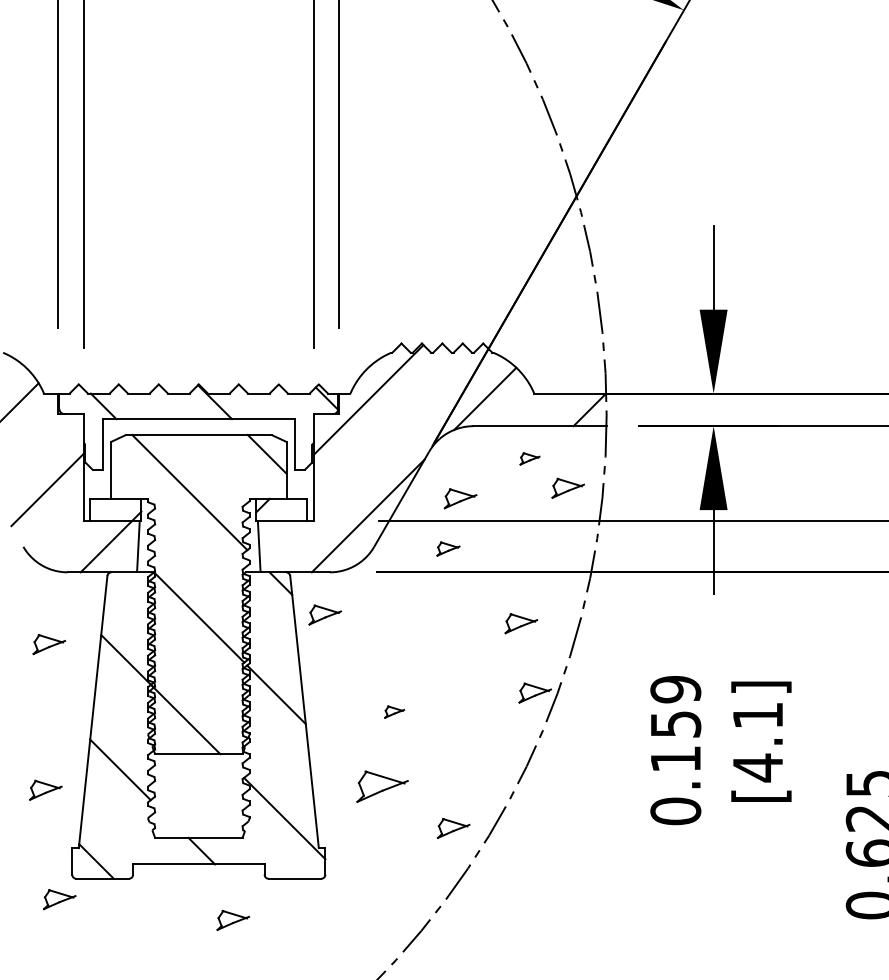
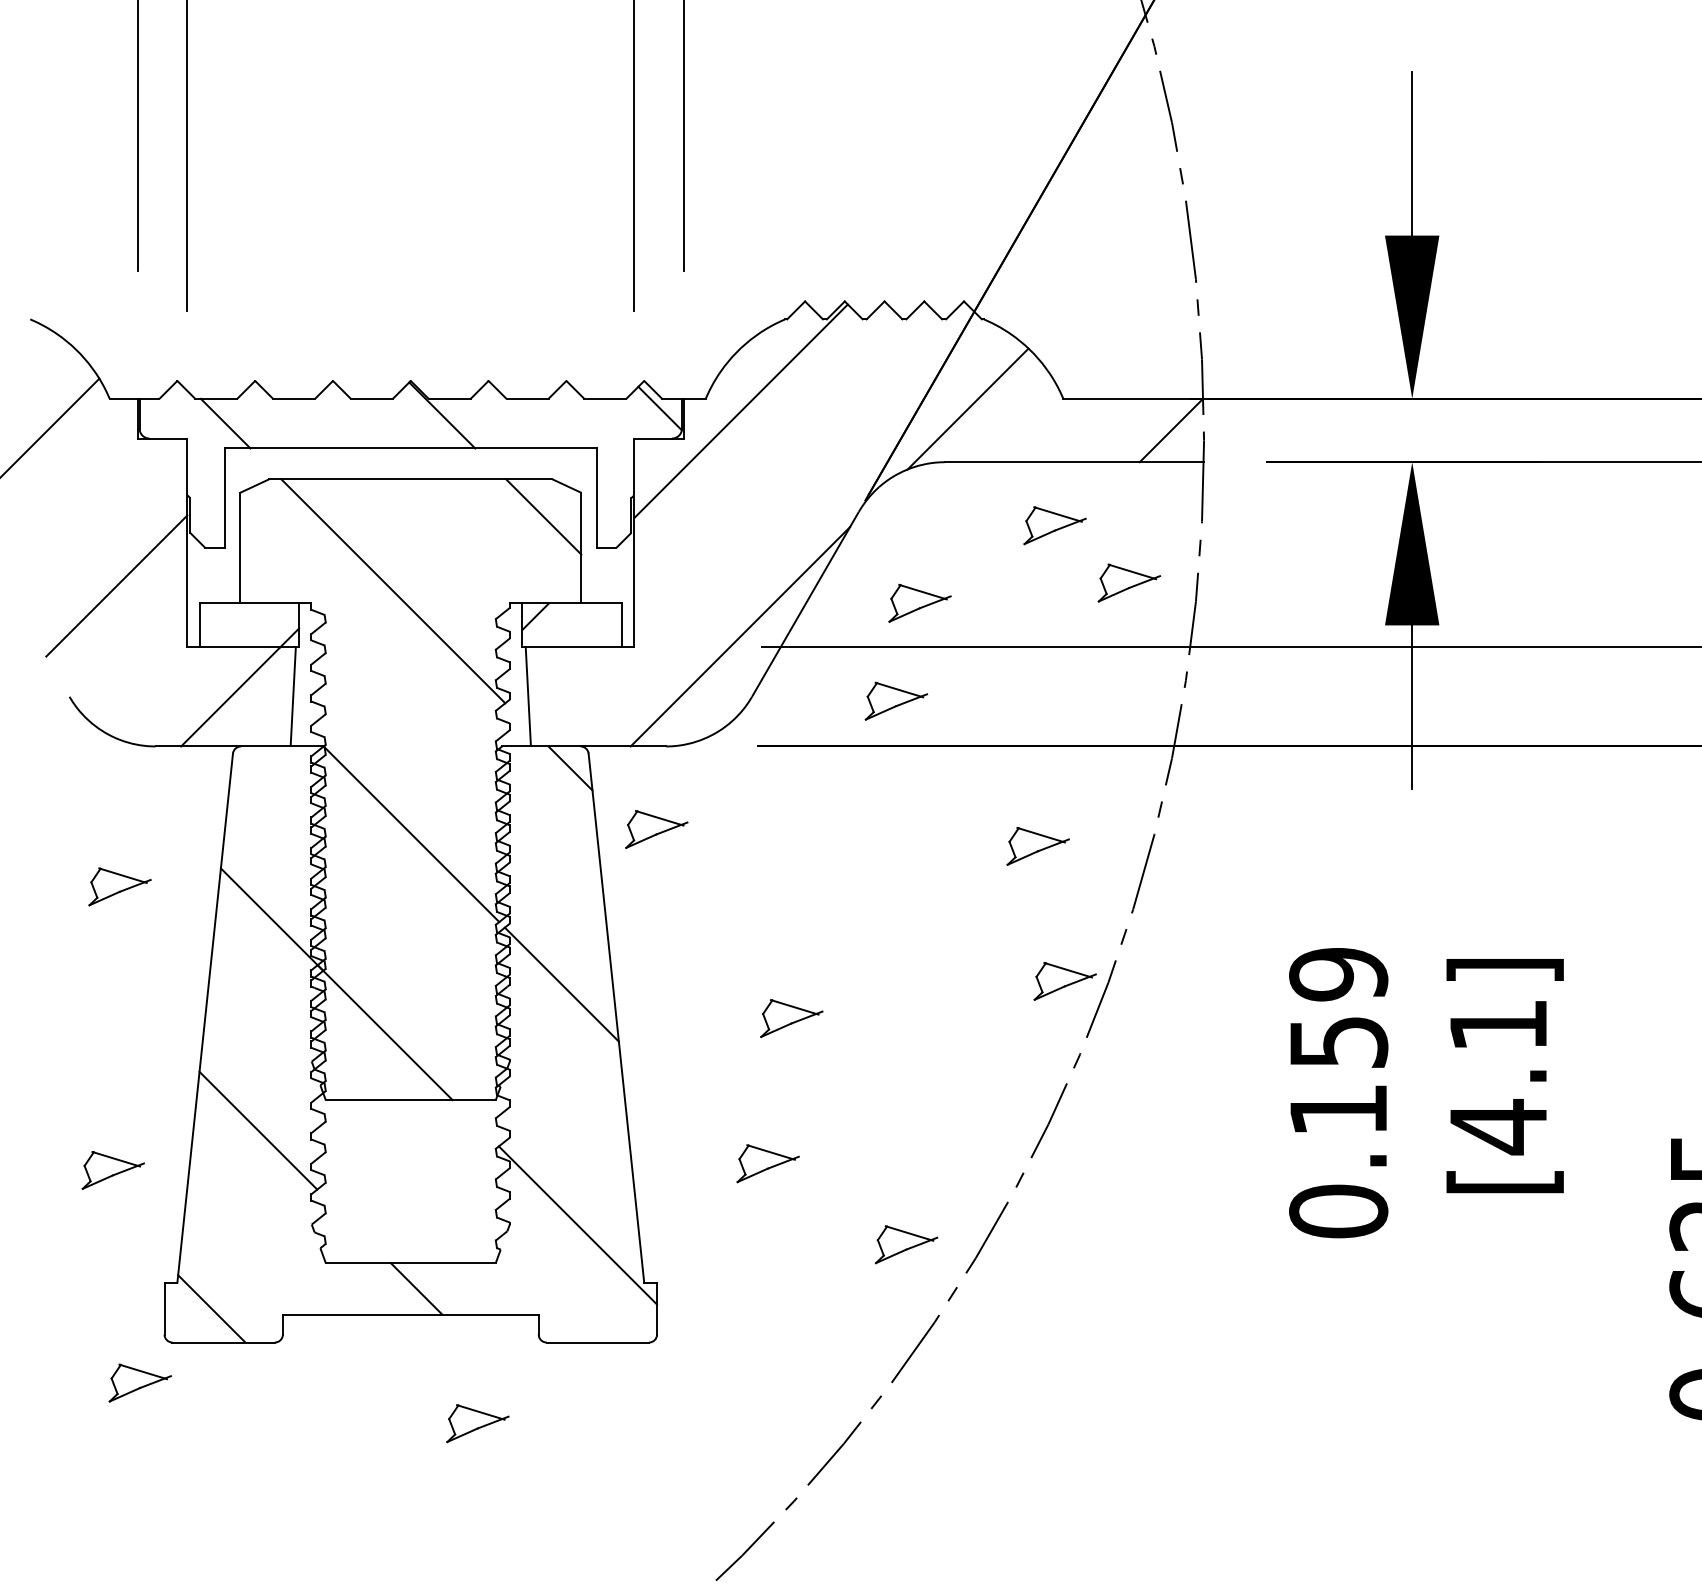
part: (529, 458) -> (1054, 525), size x1.67
part: (448, 548) -> (896, 700), size x1.43
part: (394, 711) -> (791, 1017), size x1.67
part: (382, 786) -> (768, 1163), size x0.62

